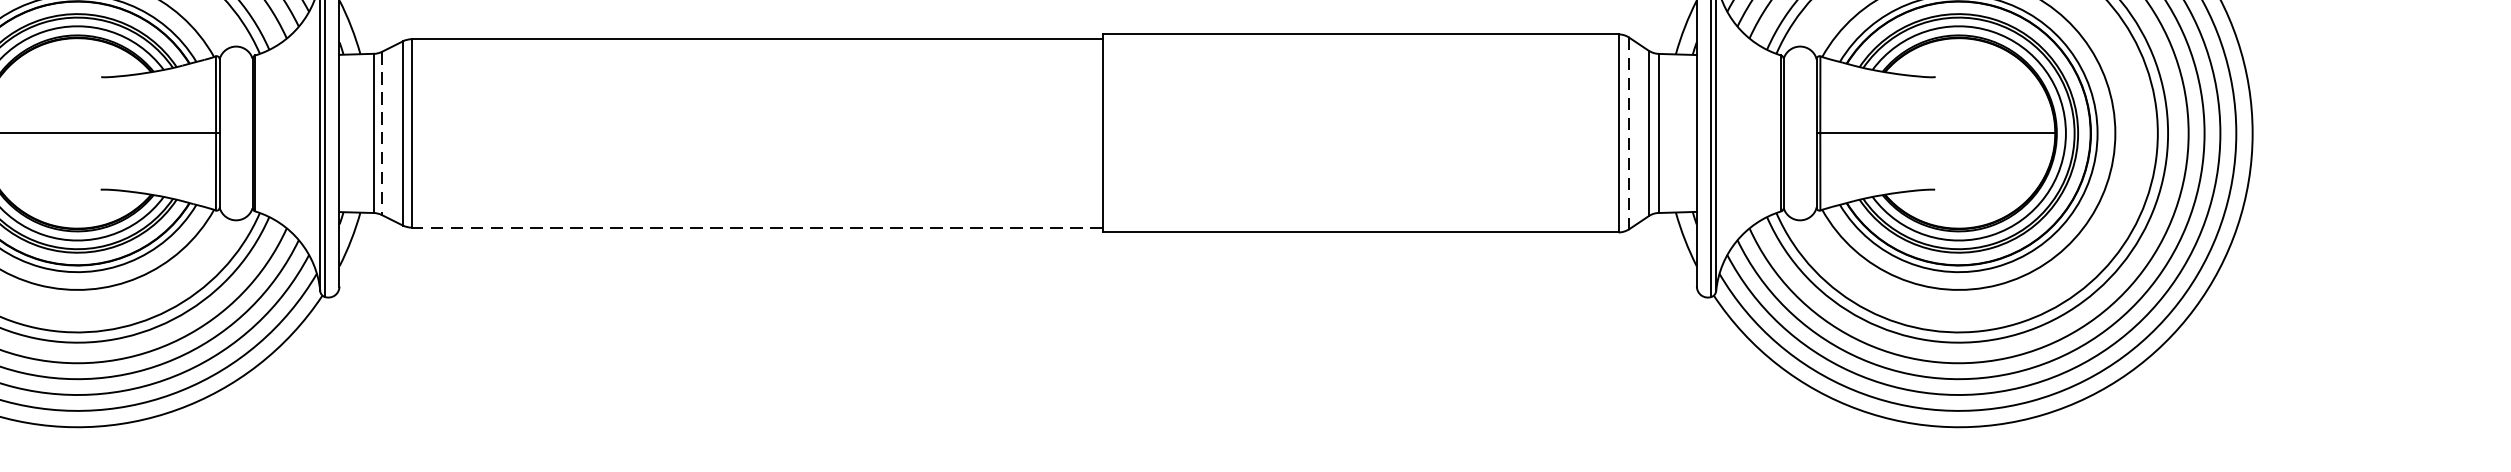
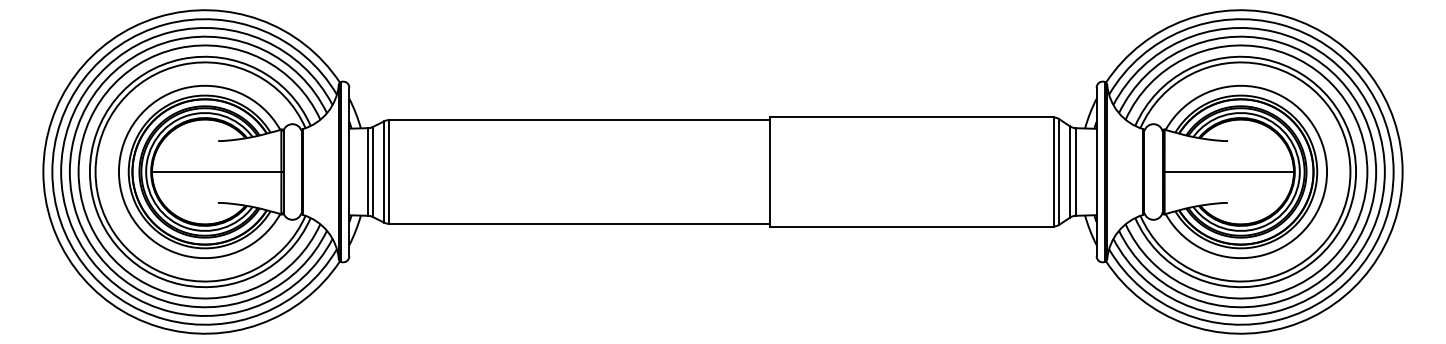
line: (381, 134) -> (372, 172), dashed -> solid
line: (1629, 134) -> (1059, 172), dashed -> solid
line: (755, 226) -> (578, 223), dashed -> solid

